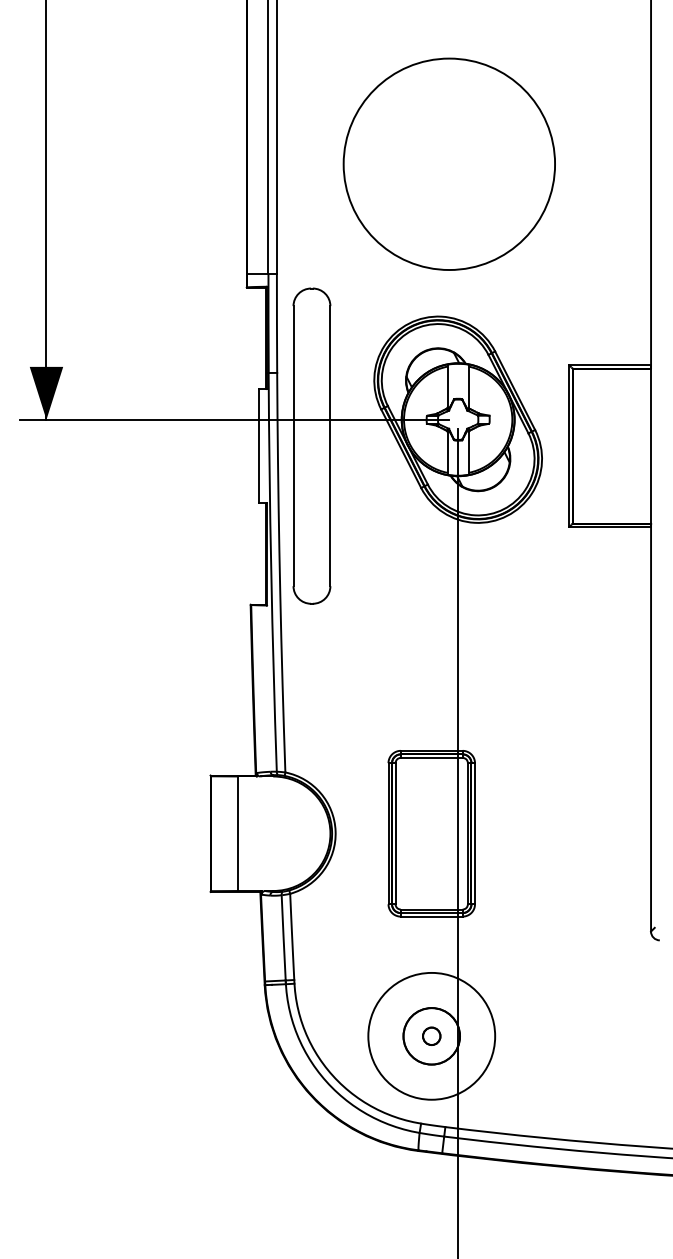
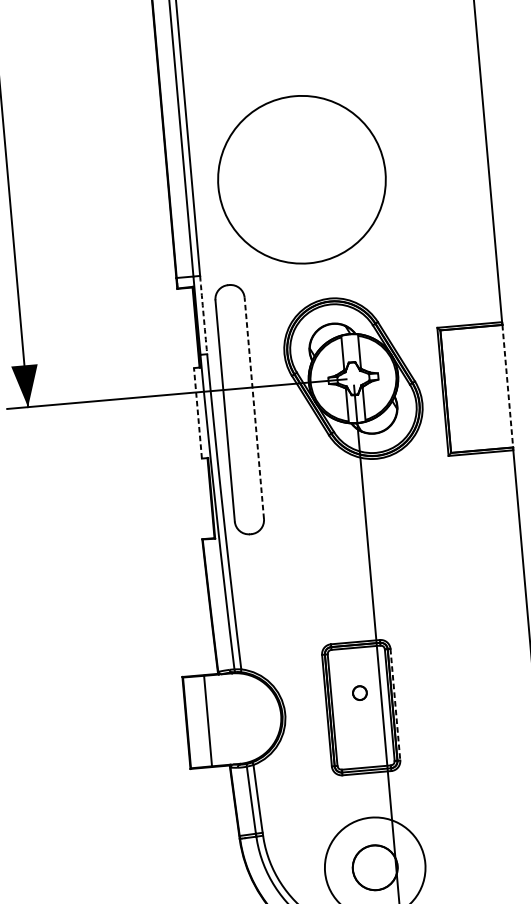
circle: (448, 163) -> (301, 179), moved
arc: (276, 323) -> (203, 315), solid -> dashed
line: (259, 445) -> (198, 412), solid -> dashed
line: (330, 445) -> (254, 407), solid -> dashed
line: (651, 446) -> (508, 386), solid -> dashed
line: (475, 833) -> (395, 704), solid -> dashed
circle: (431, 1035) -> (359, 692), moved

